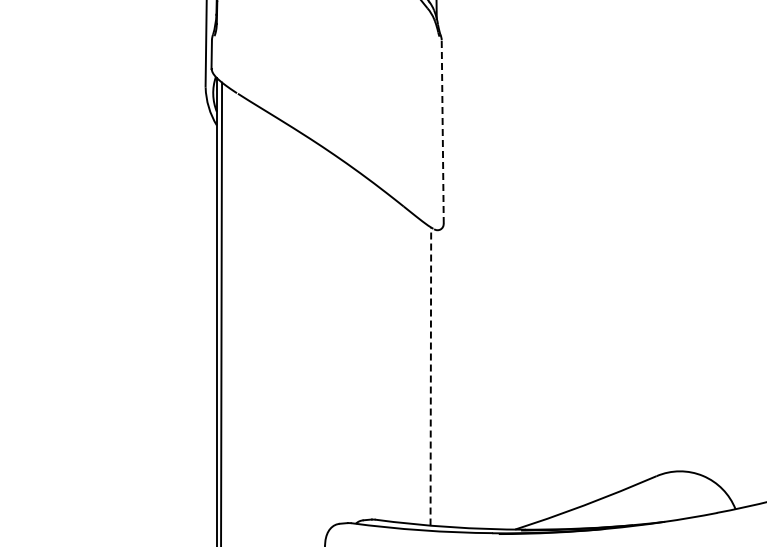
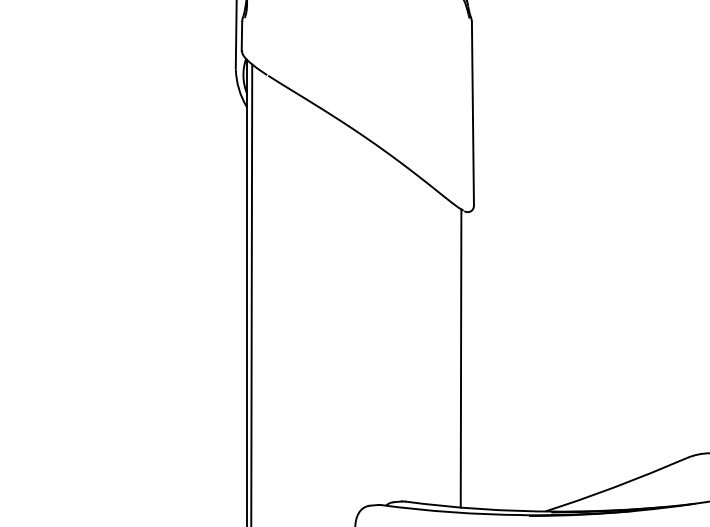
line: (442, 132) -> (472, 114), dashed -> solid
line: (430, 376) -> (460, 358), dashed -> solid

